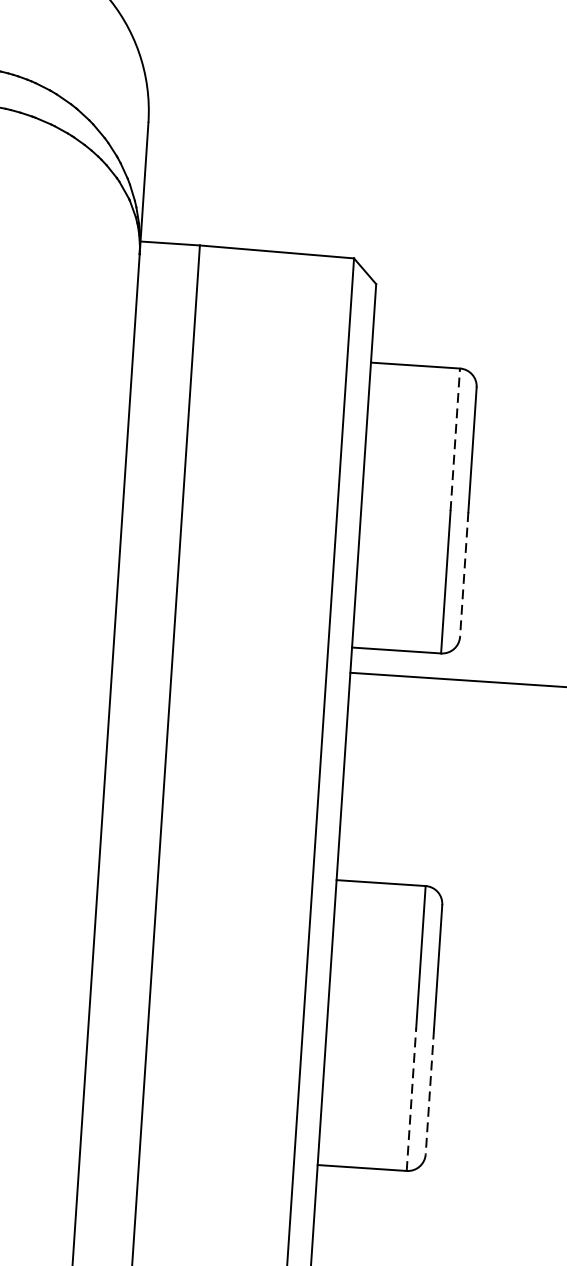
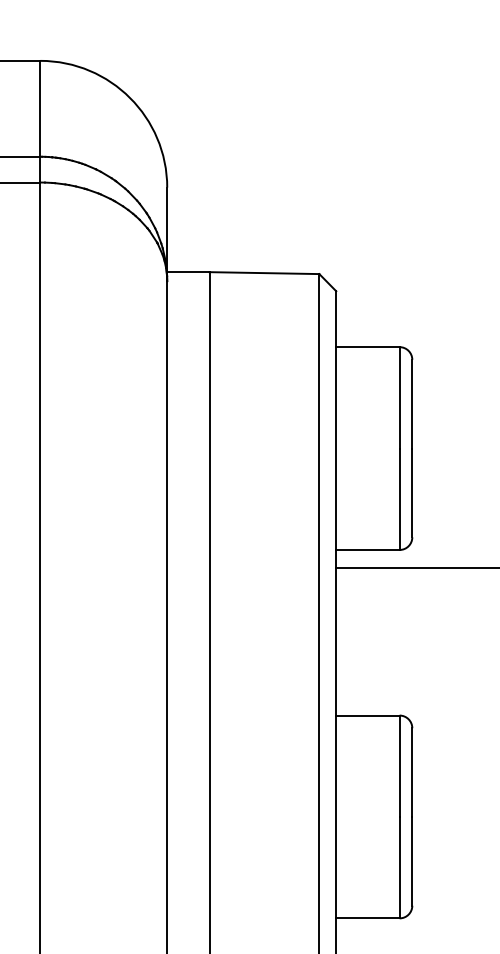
line: (455, 439) -> (399, 397), dashed -> solid
line: (464, 575) -> (412, 493), dashed -> solid
line: (430, 1092) -> (412, 861), dashed -> solid
line: (411, 1099) -> (399, 867), dashed -> solid

